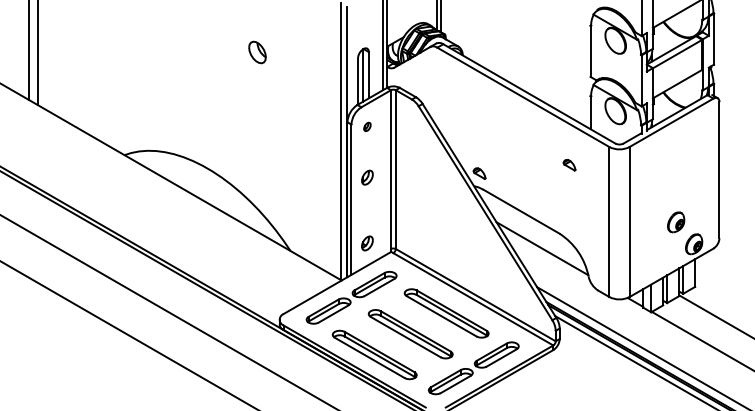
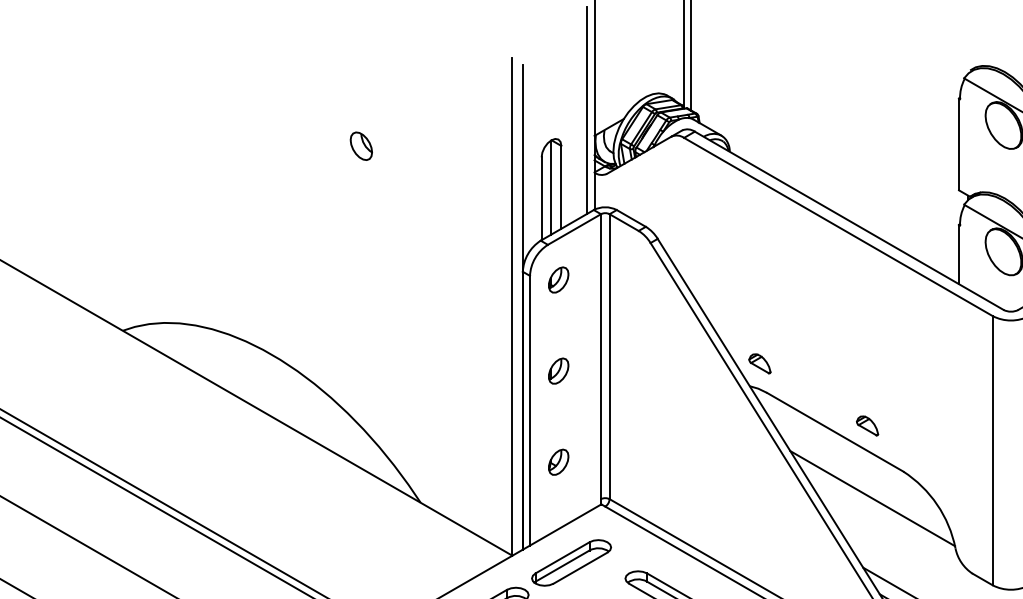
part: (257, 51) -> (361, 144), size x0.71
part: (367, 126) -> (558, 279), size x1.67
part: (569, 165) -> (867, 426), moved
part: (367, 243) -> (558, 462), moved

